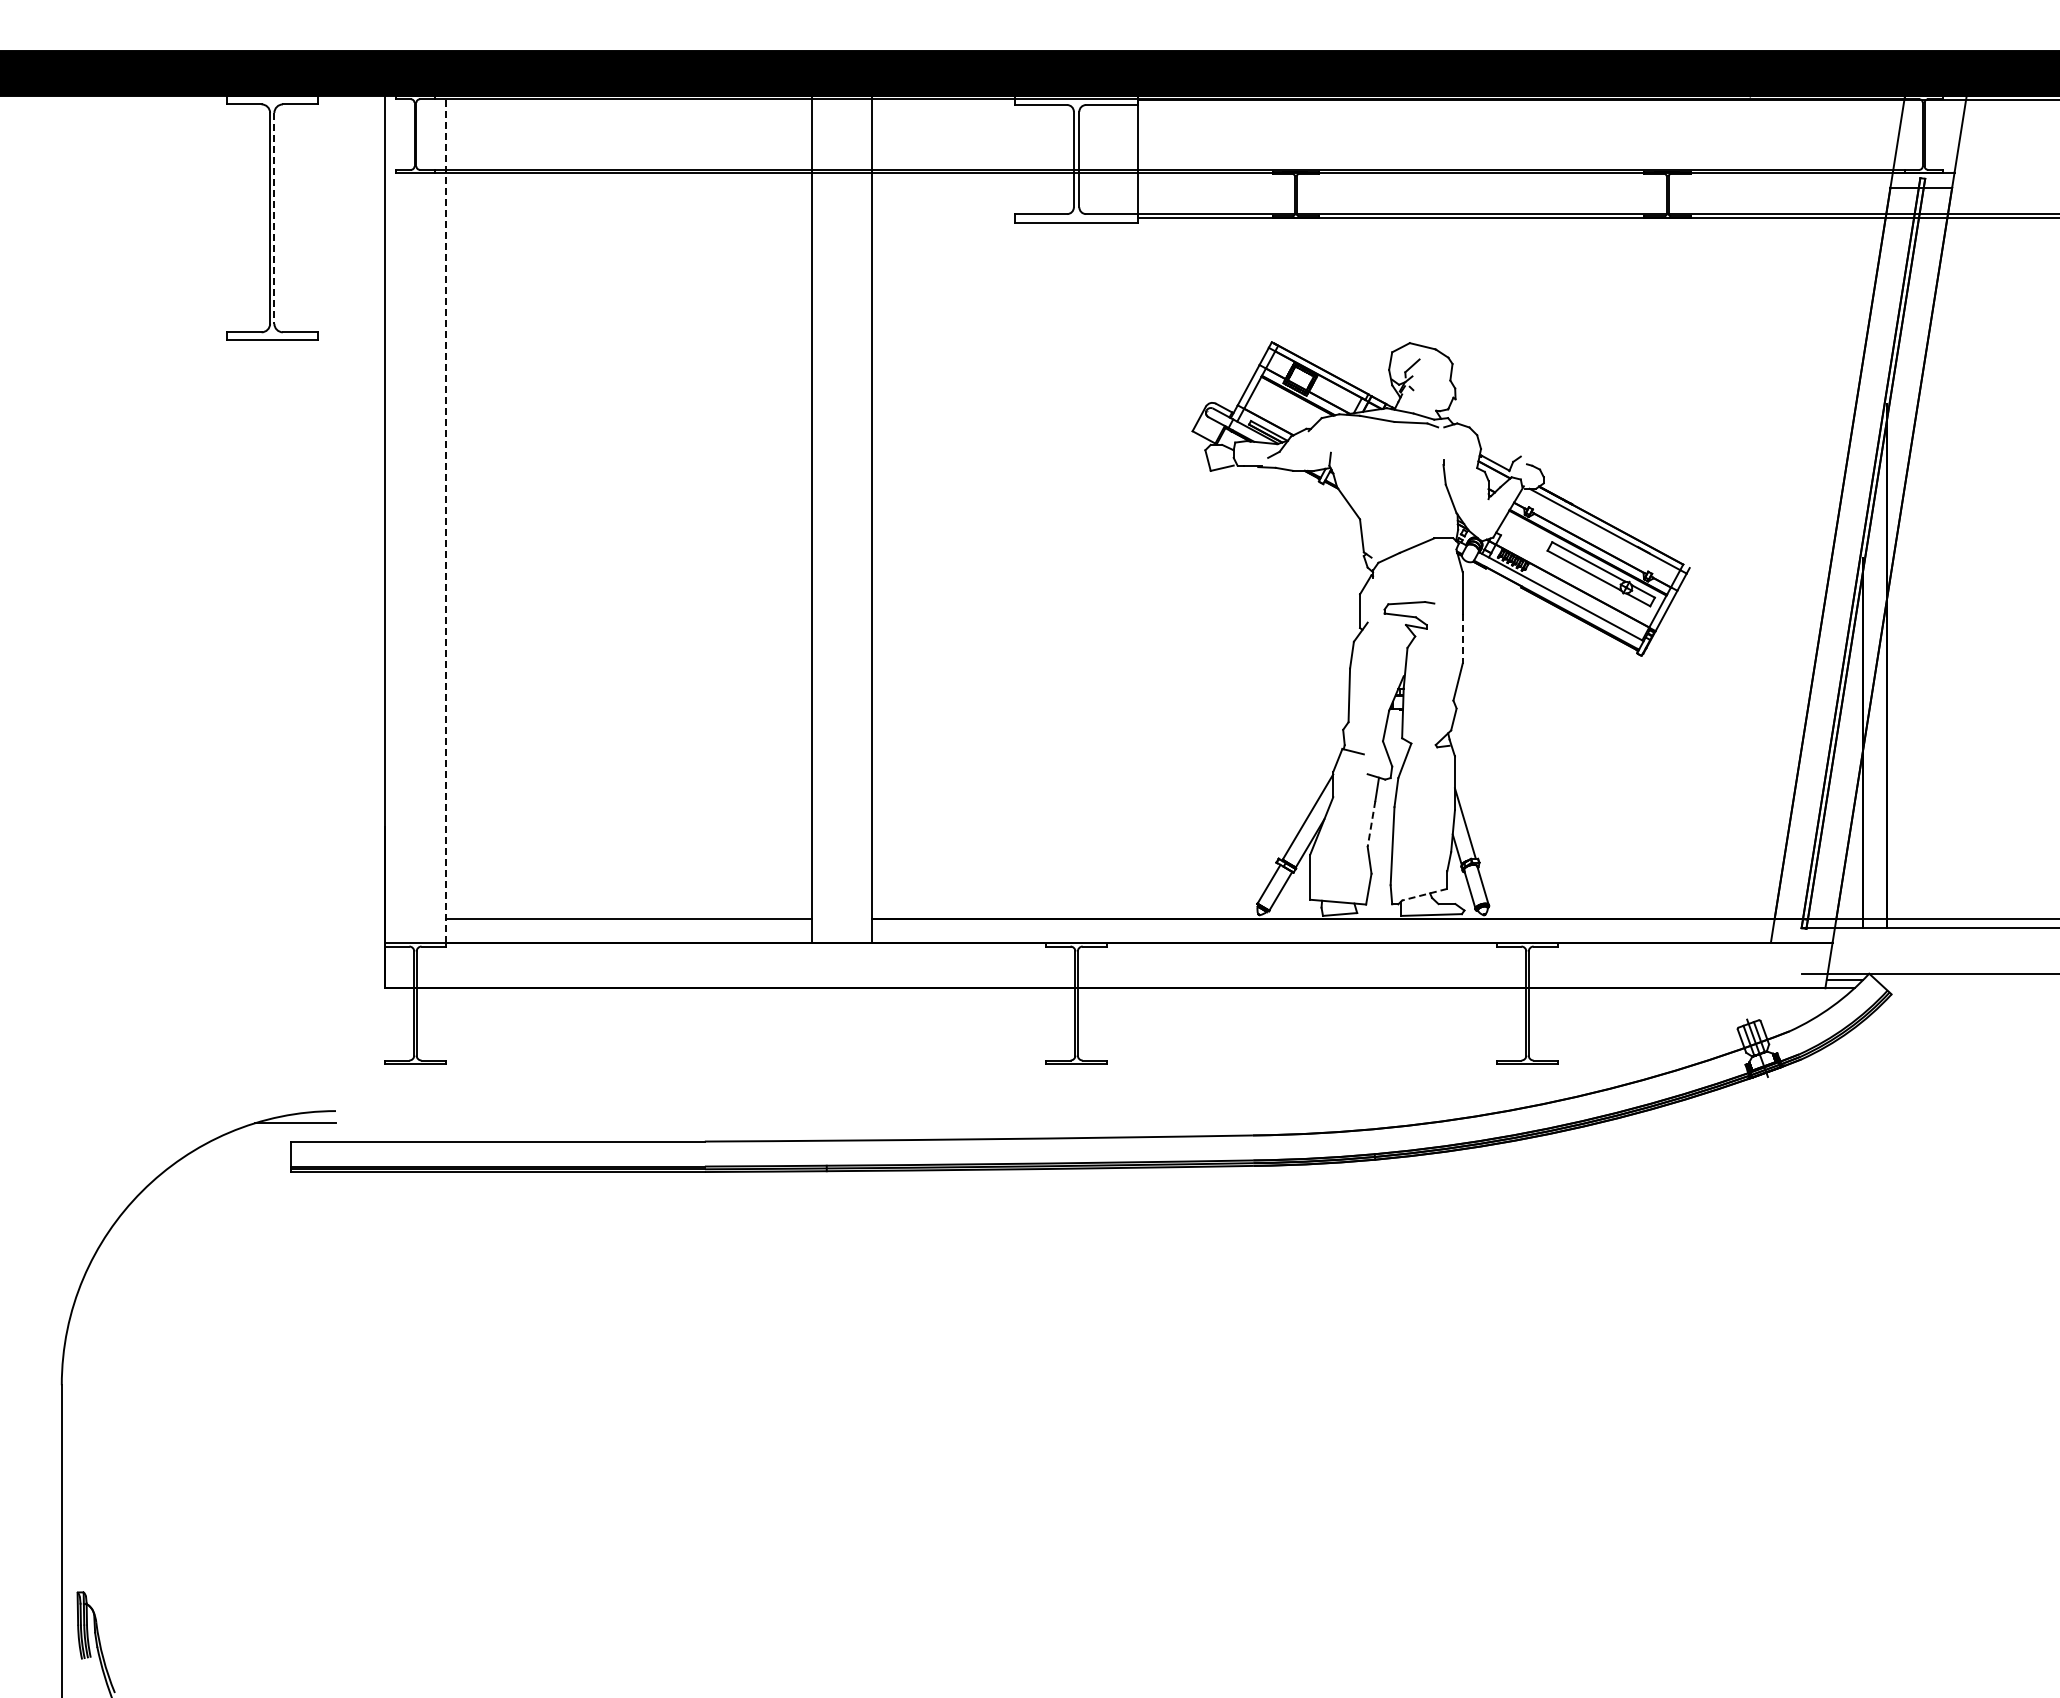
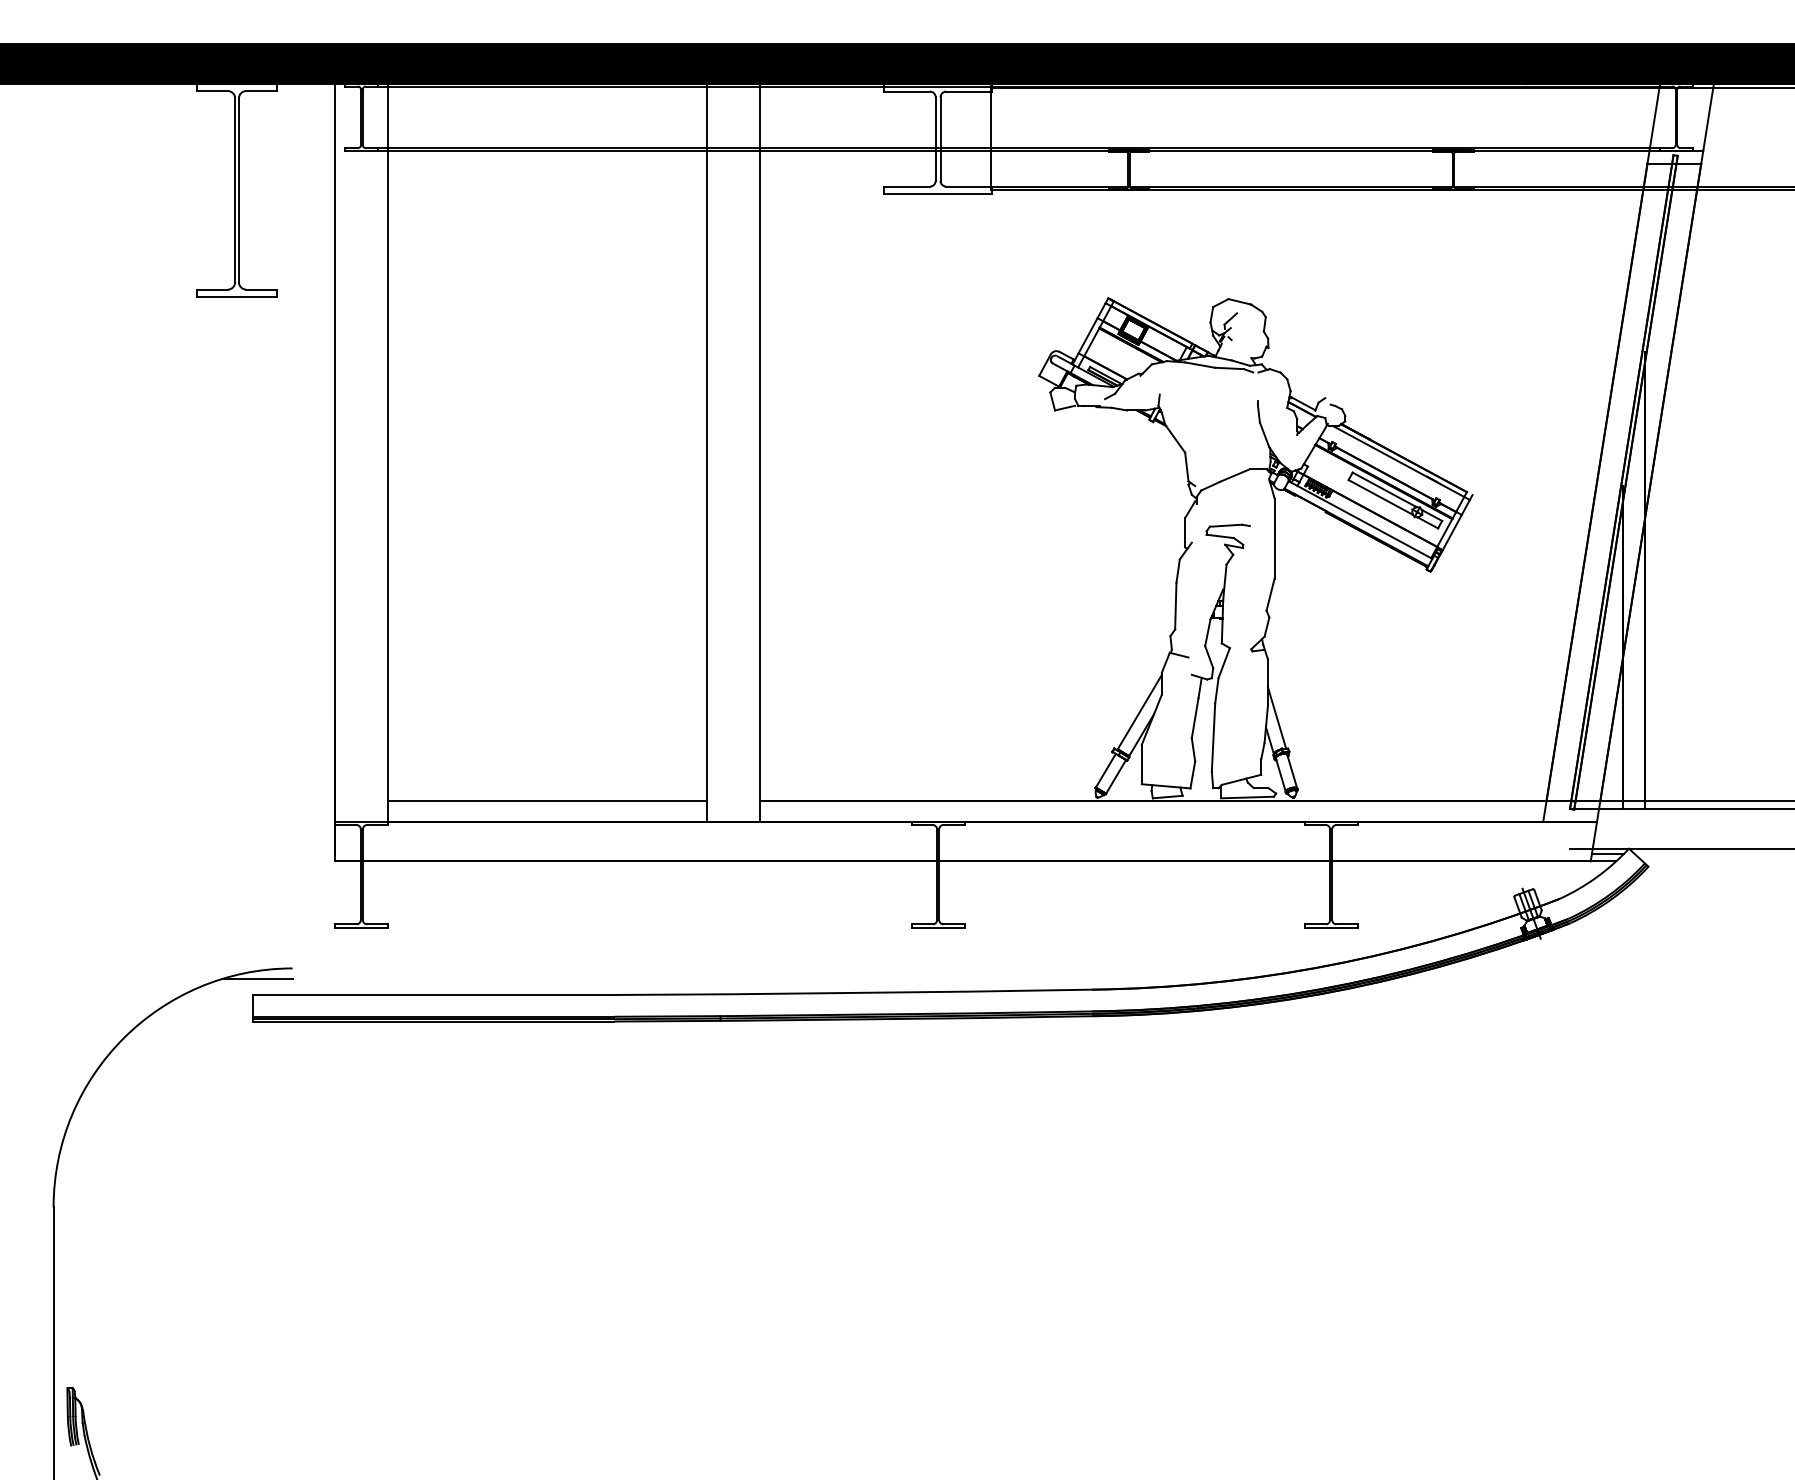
line: (274, 218) -> (239, 190), dashed -> solid
line: (445, 519) -> (388, 452), dashed -> solid
line: (1462, 639) -> (1274, 557), dashed -> solid
line: (1371, 824) -> (1195, 718), dashed -> solid
line: (1424, 894) -> (1241, 779), dashed -> solid

